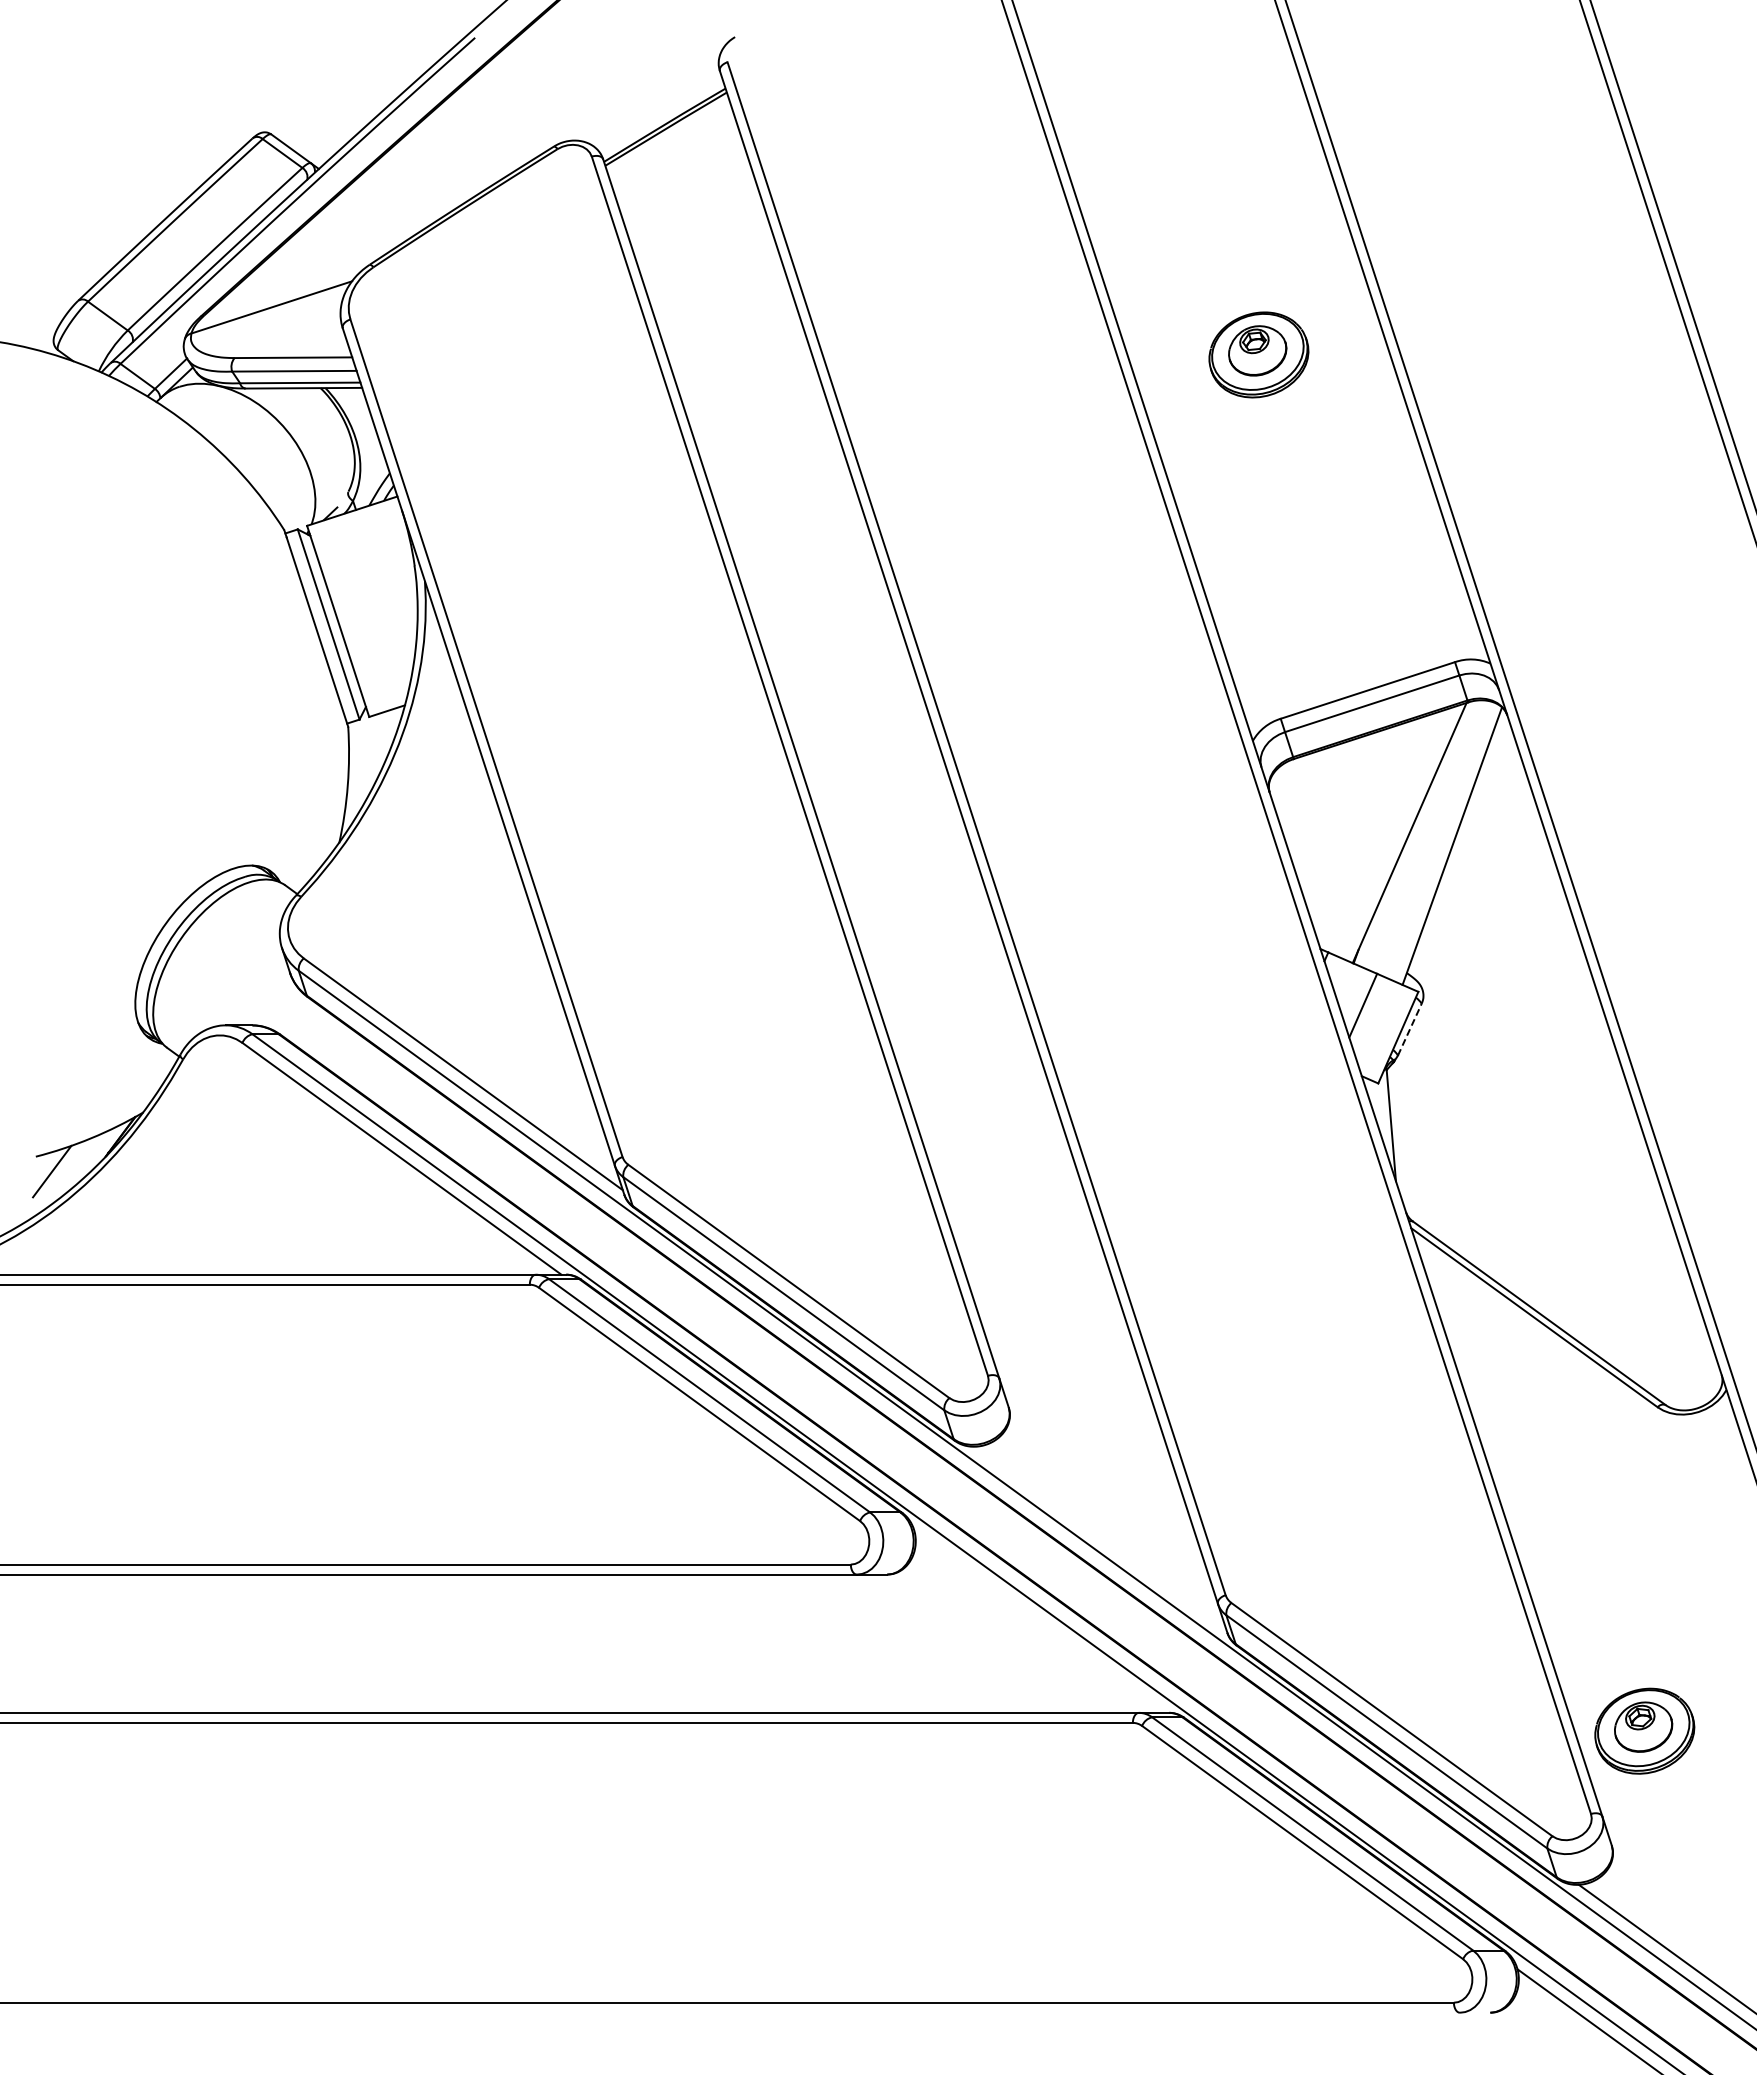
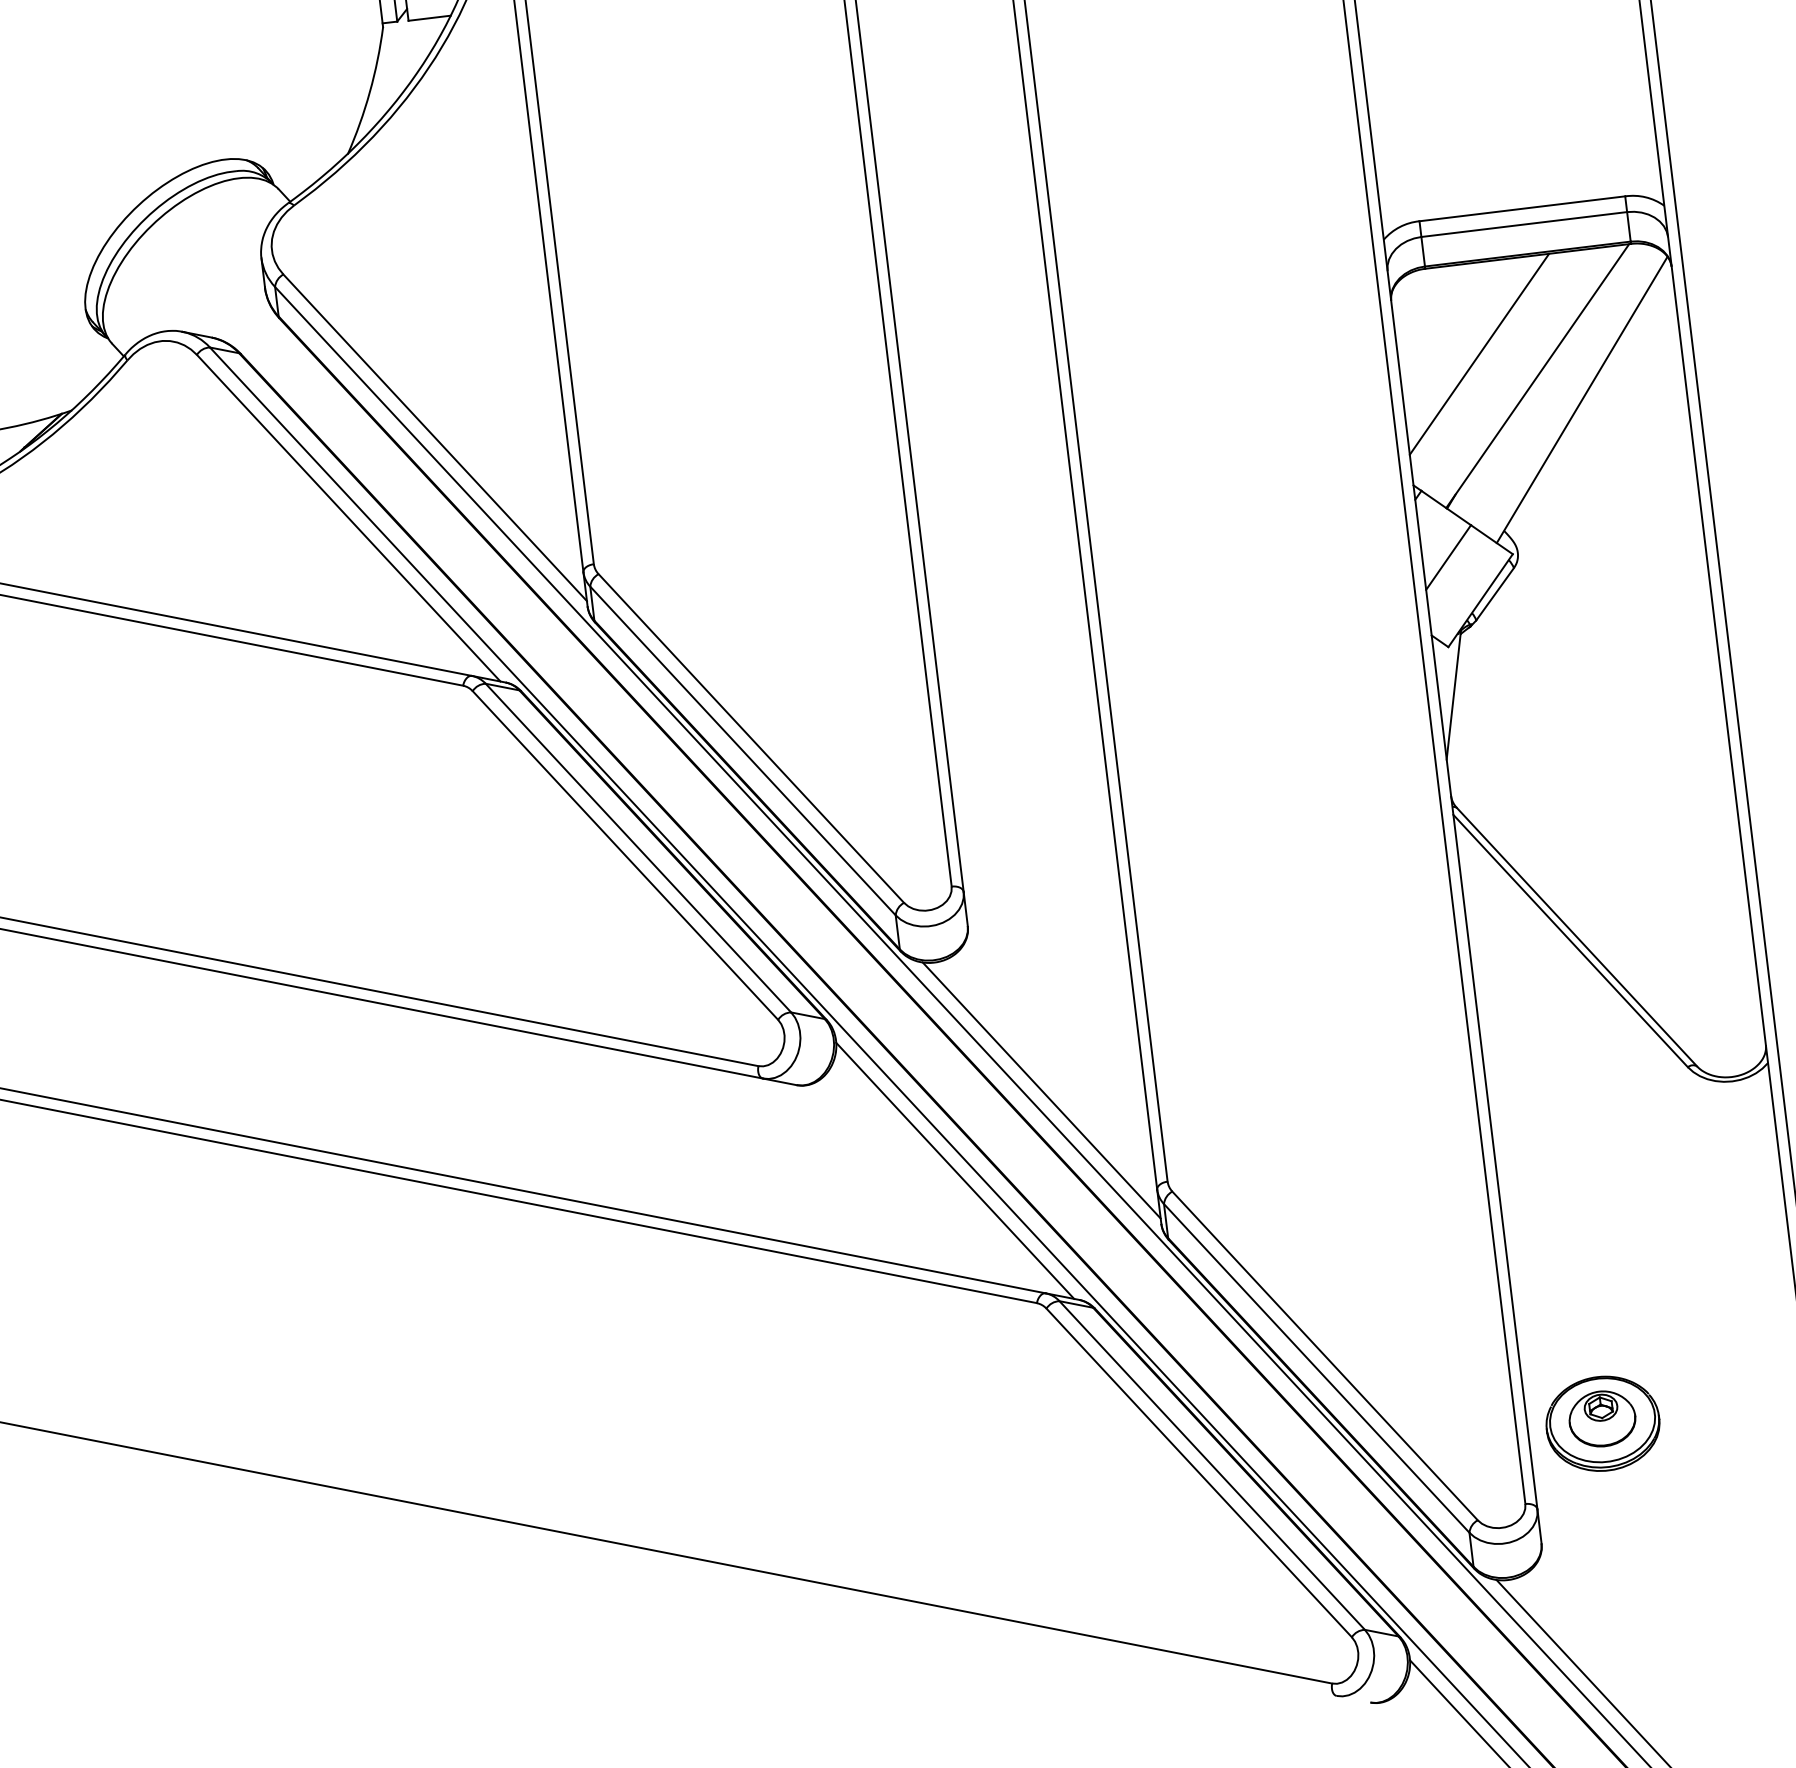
line: (1355, 823) -> (1479, 353), added
line: (1409, 1029) -> (1494, 594), dashed -> solid
line: (1100, 1537) -> (1041, 1090), added
line: (1039, 1621) -> (955, 1170), added

